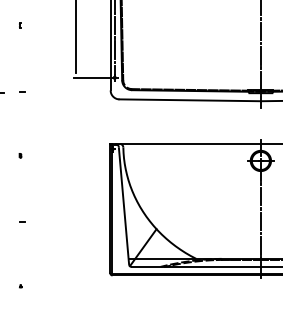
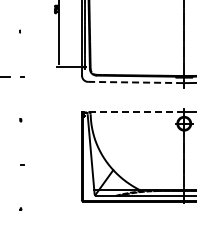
line: (190, 100) -> (136, 82), solid -> dashed
line: (184, 144) -> (132, 112), solid -> dashed

